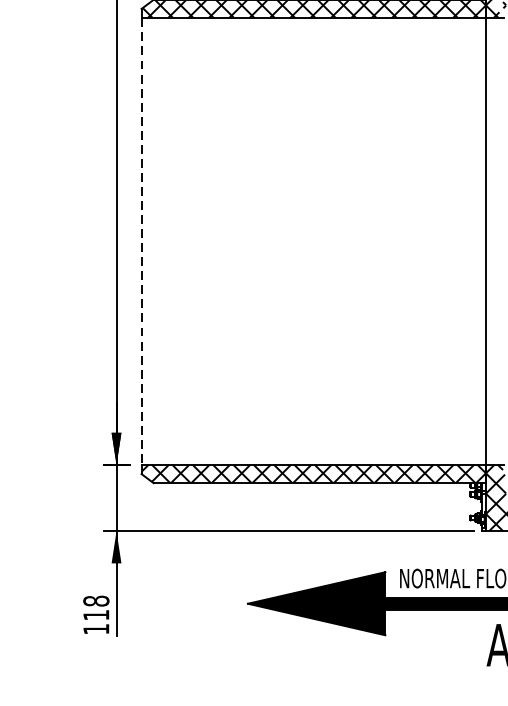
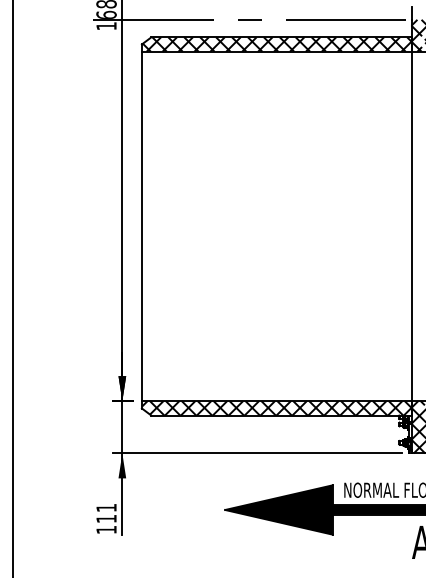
line: (140, 241) -> (141, 226), dashed -> solid
text: (96, 600) -> (106, 507), 118 -> 111

